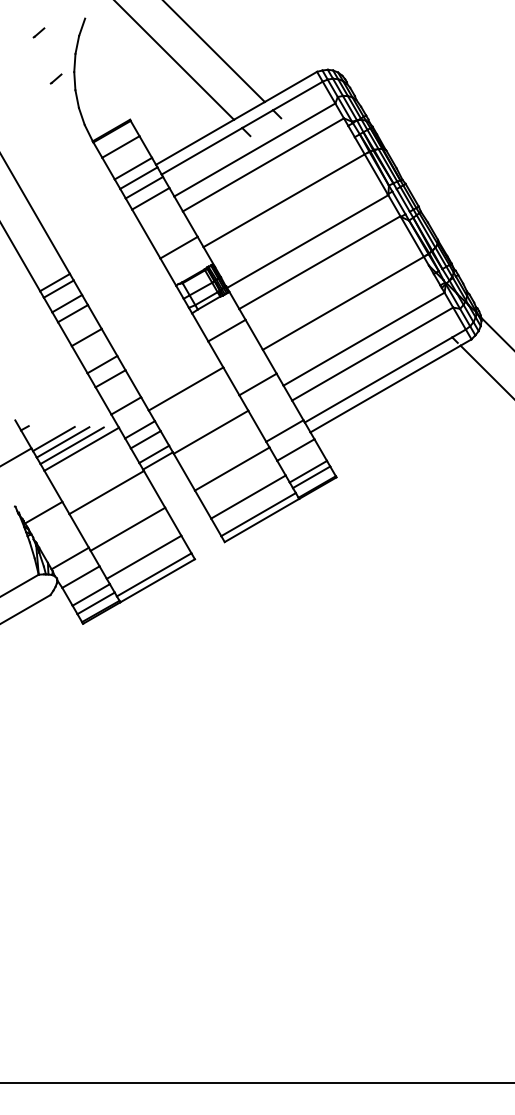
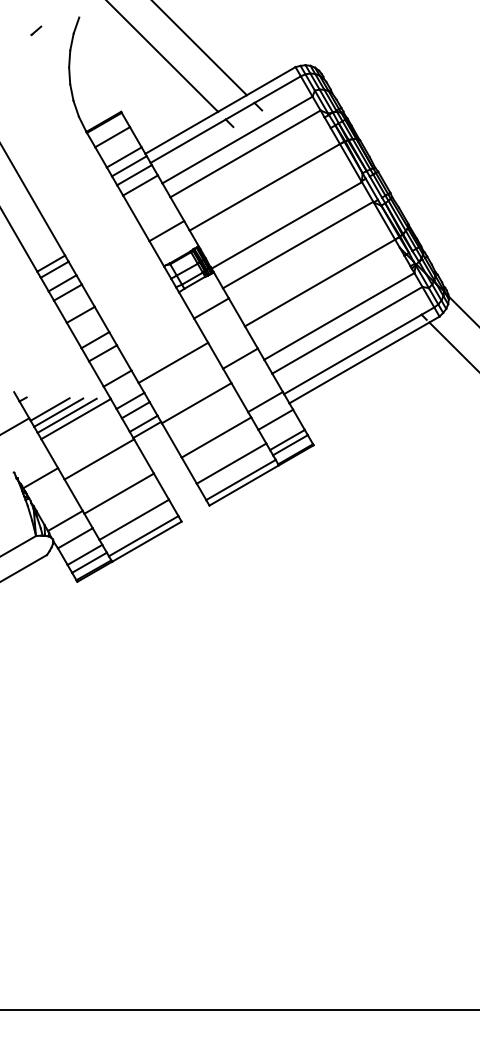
line: (56, 78) -> (52, 73), removed

